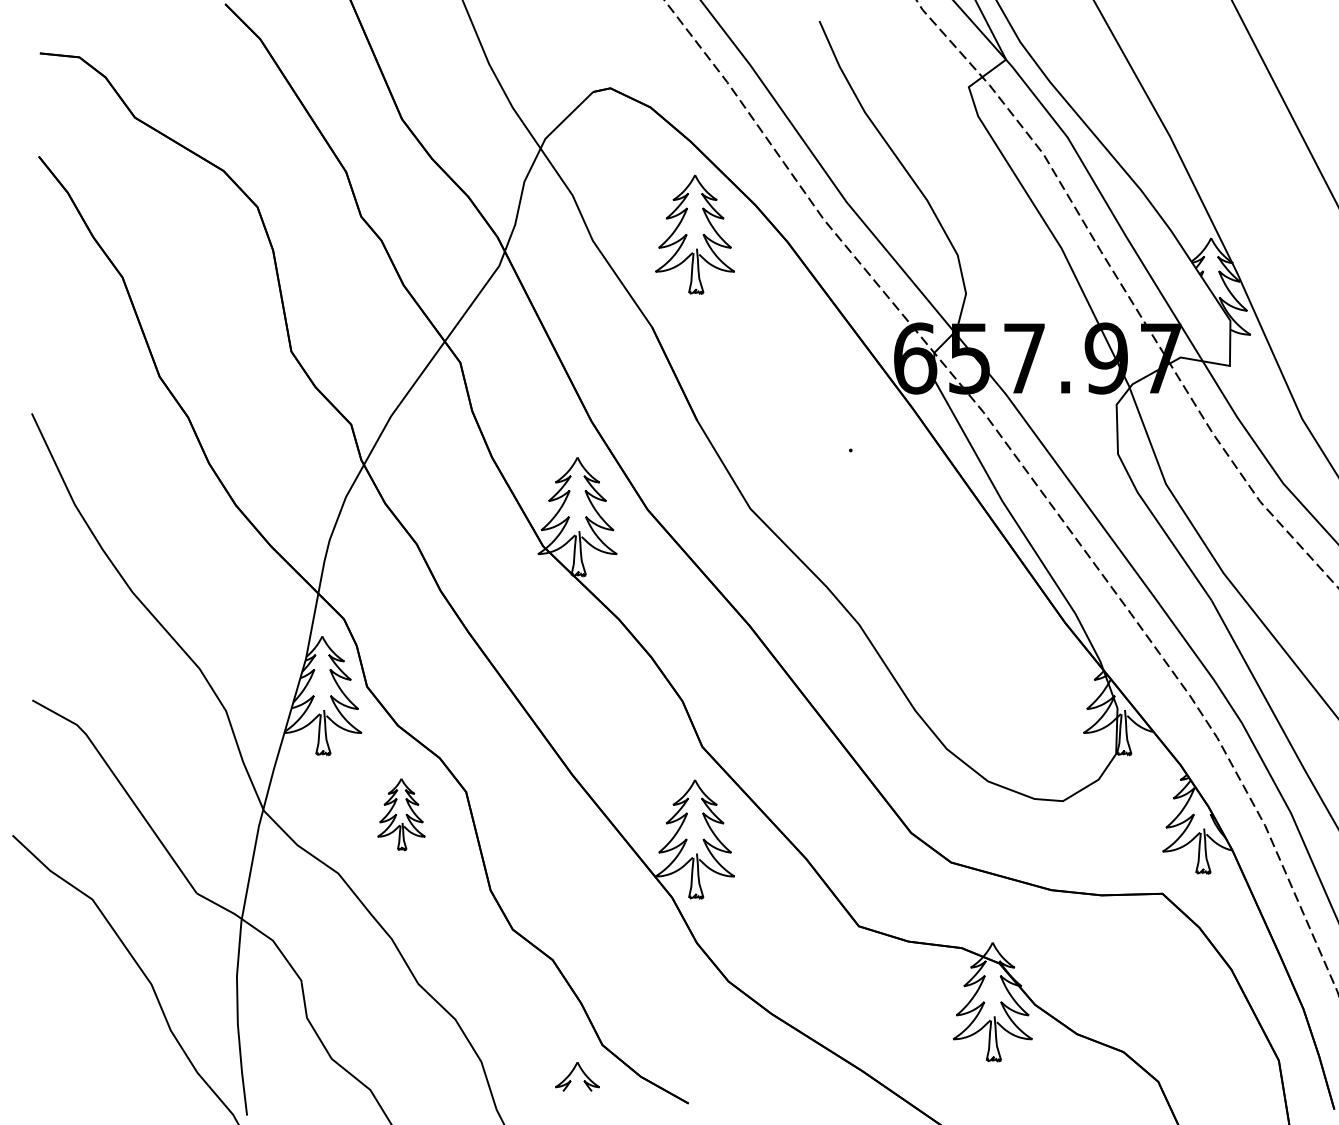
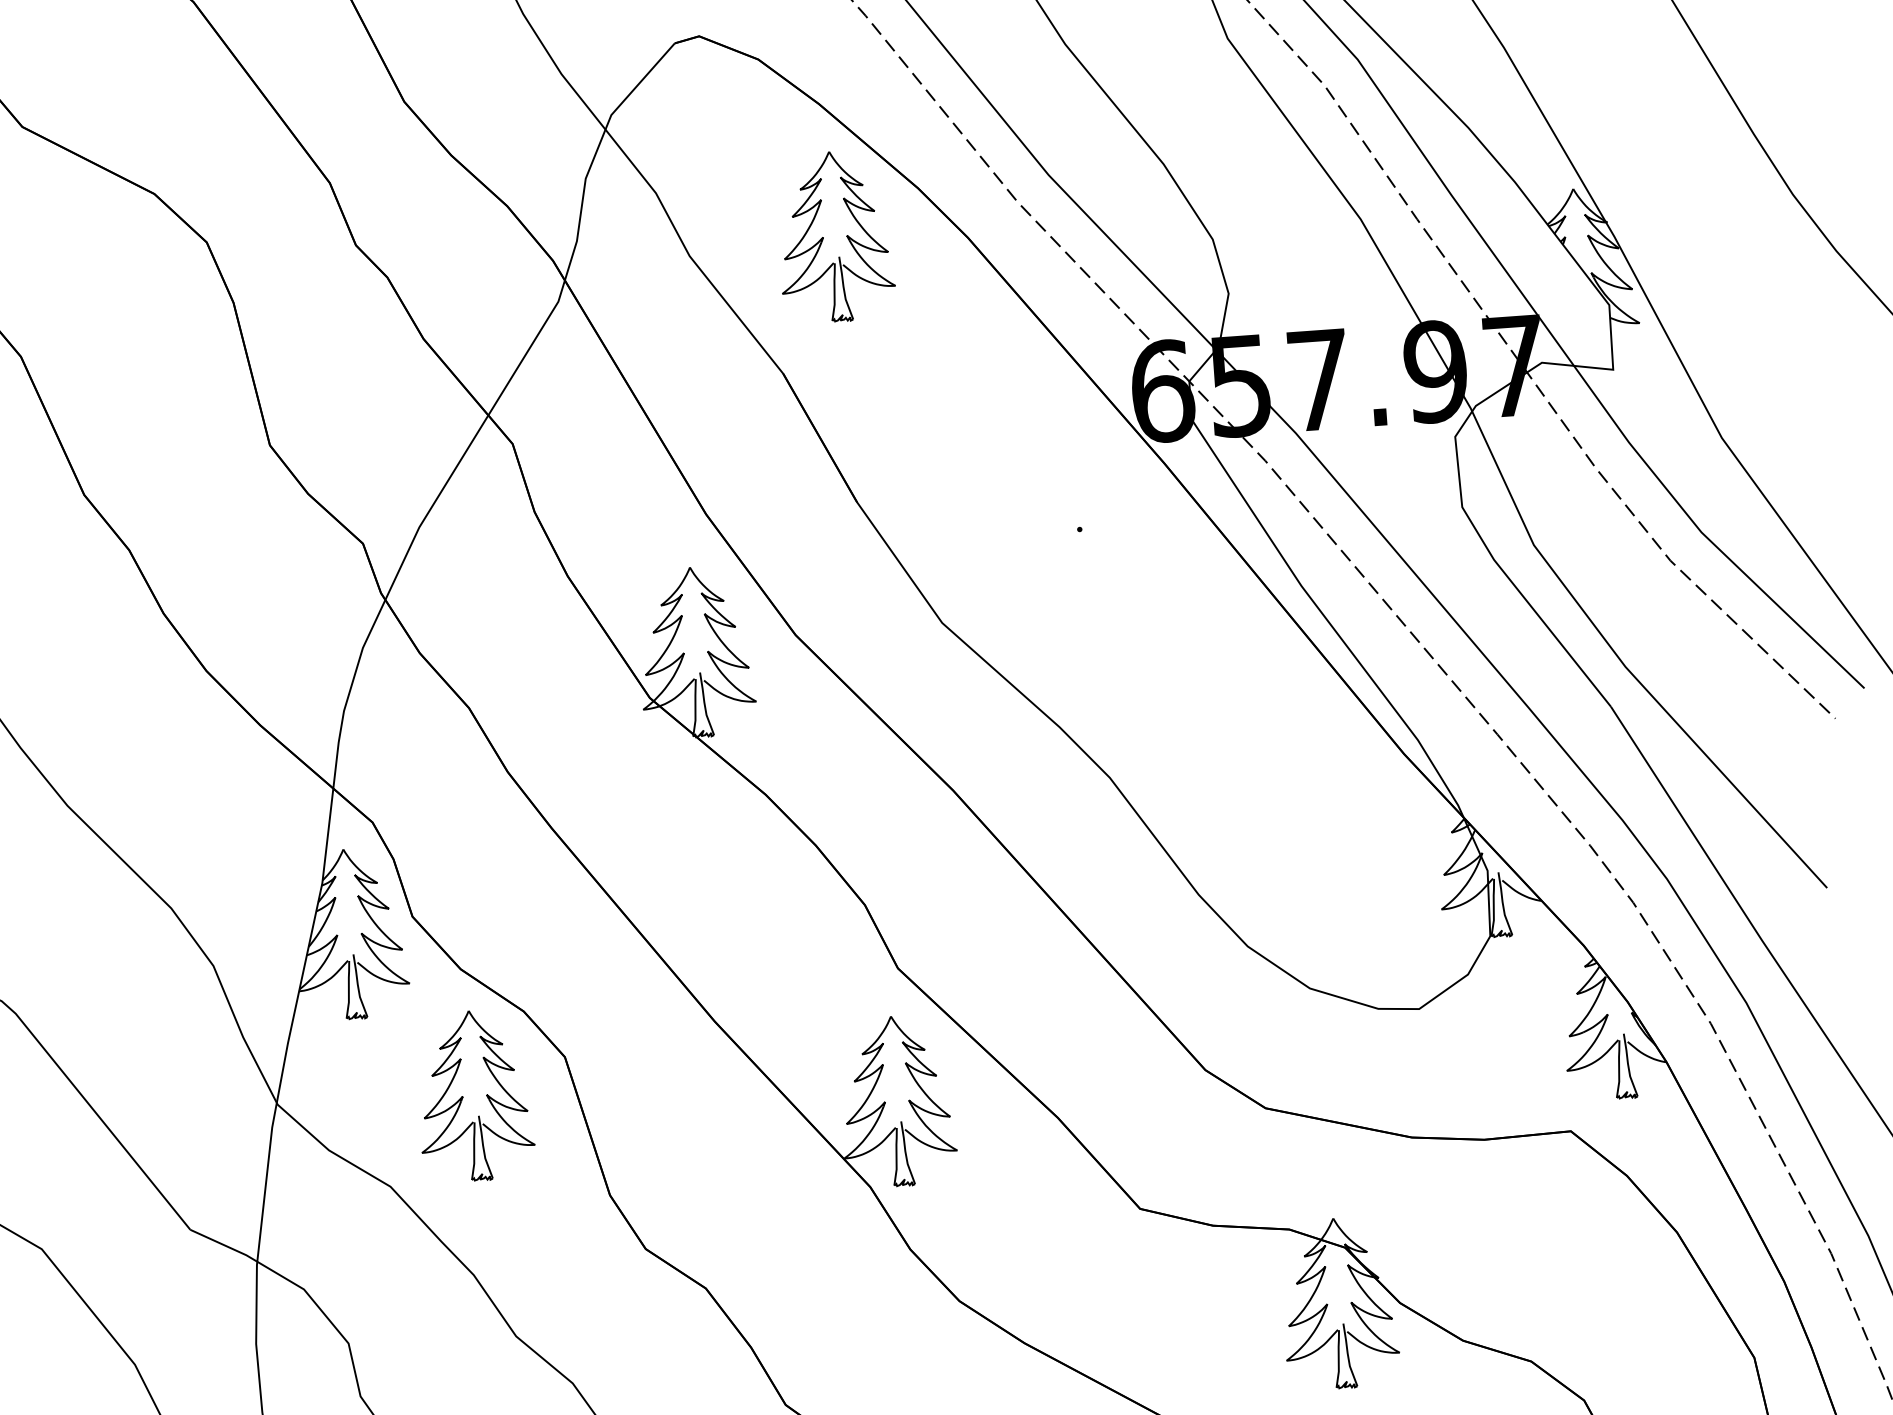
part: (401, 814) -> (474, 1095), size x1.67

